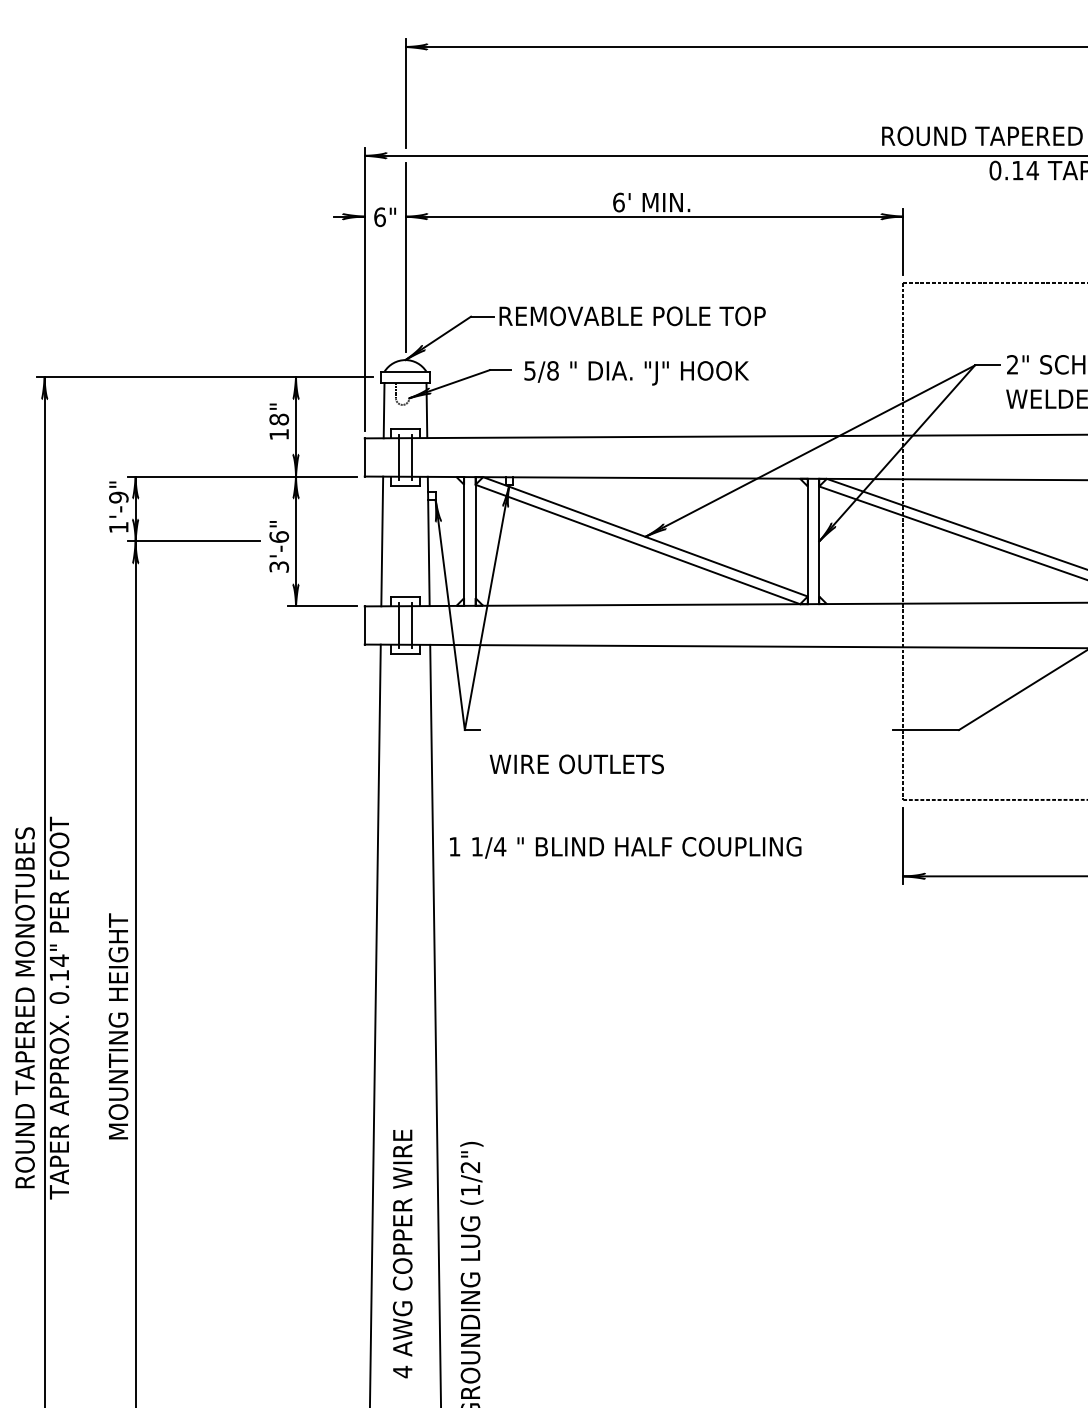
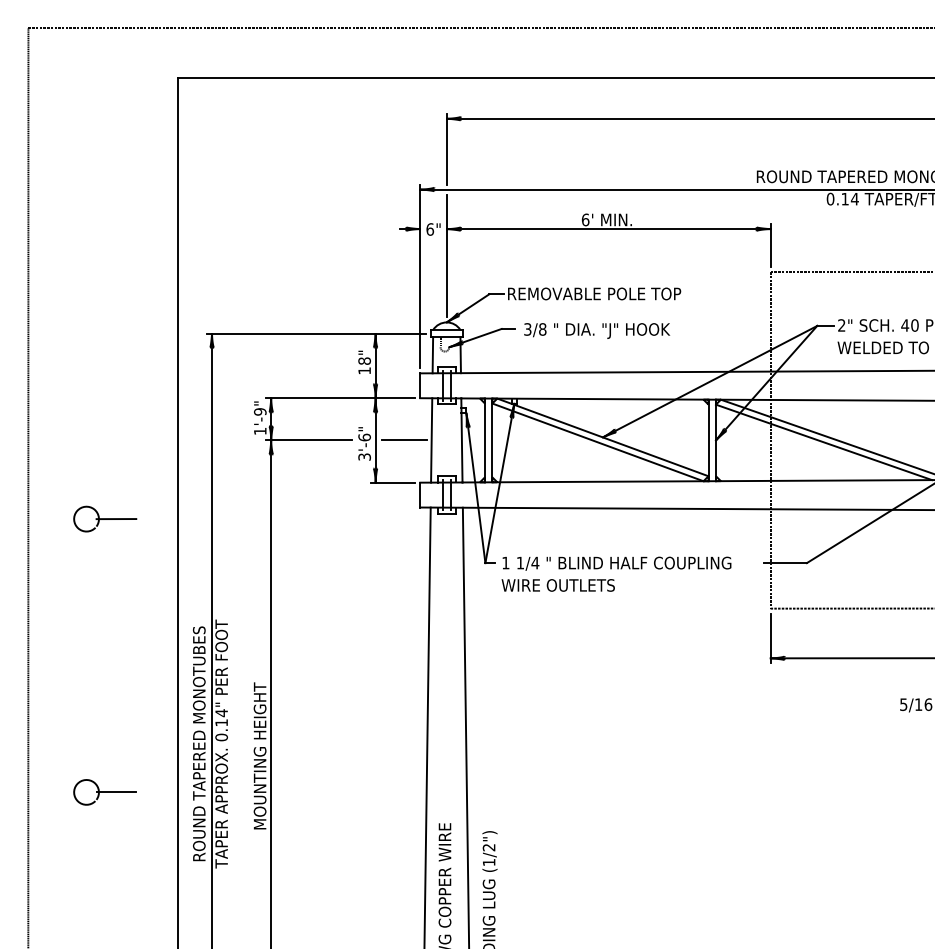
text: (529, 369) -> (527, 328), 5/8 -> 3/8
line: (340, 541) -> (404, 440), added
text: (624, 847) -> (616, 563), moved

